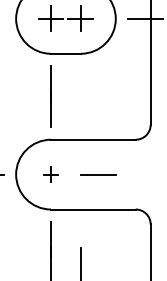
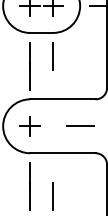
line: (80, 83) -> (52, 55), added
part: (50, 174) -> (29, 126), size x1.67
line: (98, 174) -> (79, 126), moved

